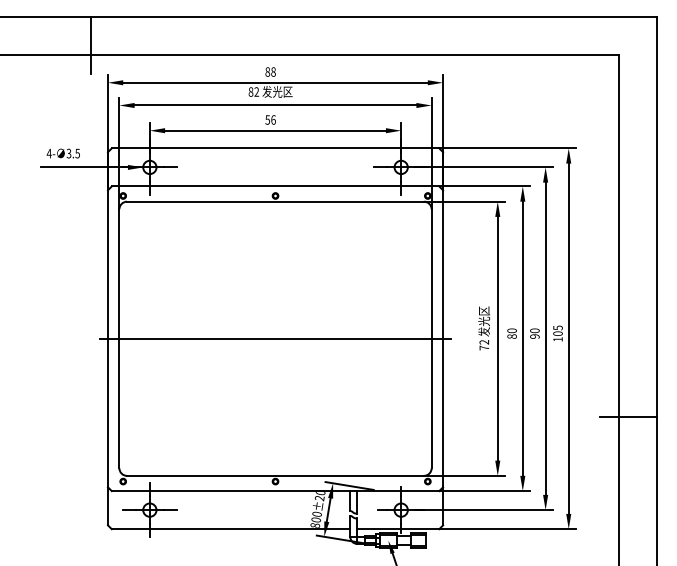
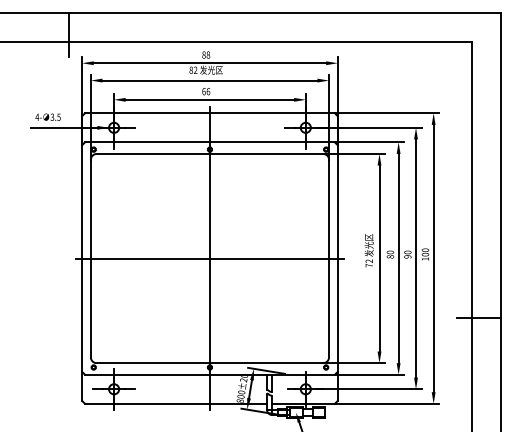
text: (267, 119) -> (203, 91), 56 -> 66
text: (557, 327) -> (425, 249), 105 -> 100
line: (275, 338) -> (209, 258), added

